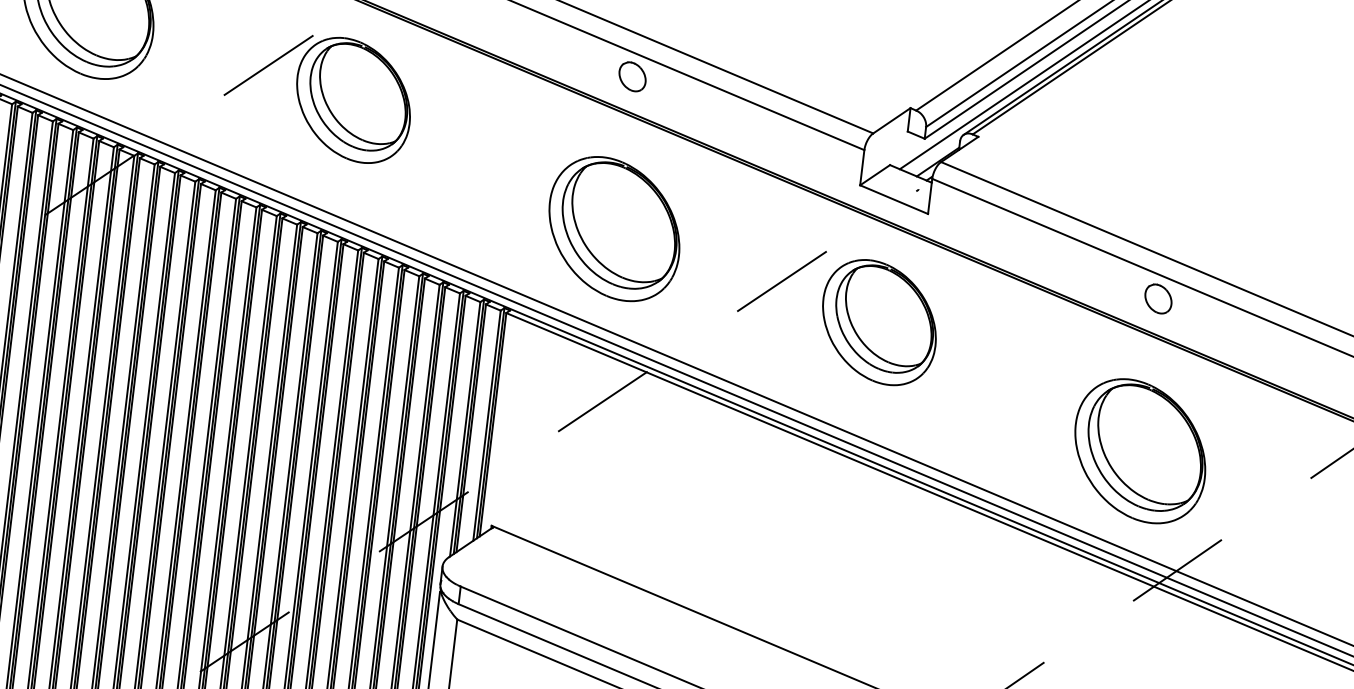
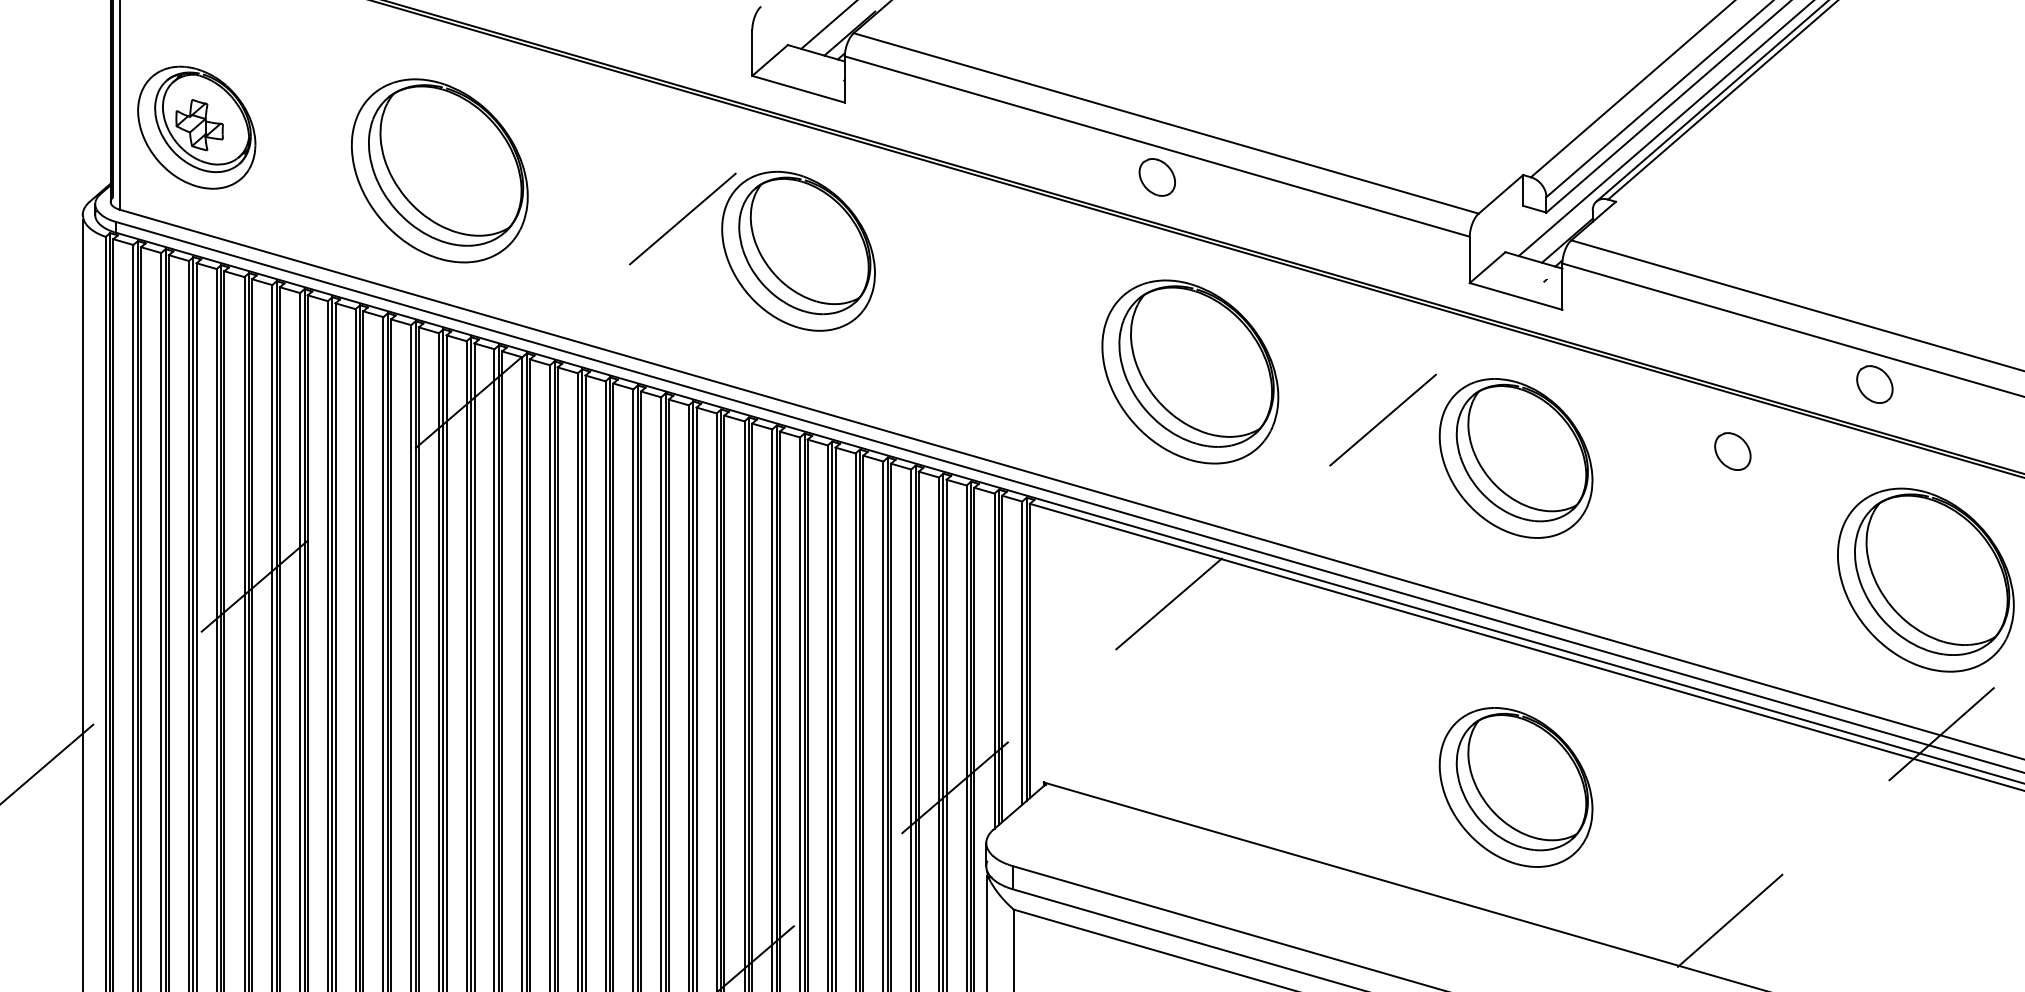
part: (614, 228) -> (1190, 371), moved
part: (1044, 336) -> (1732, 451), added
part: (1140, 450) -> (1925, 579), moved
part: (849, 572) -> (1515, 787), added

